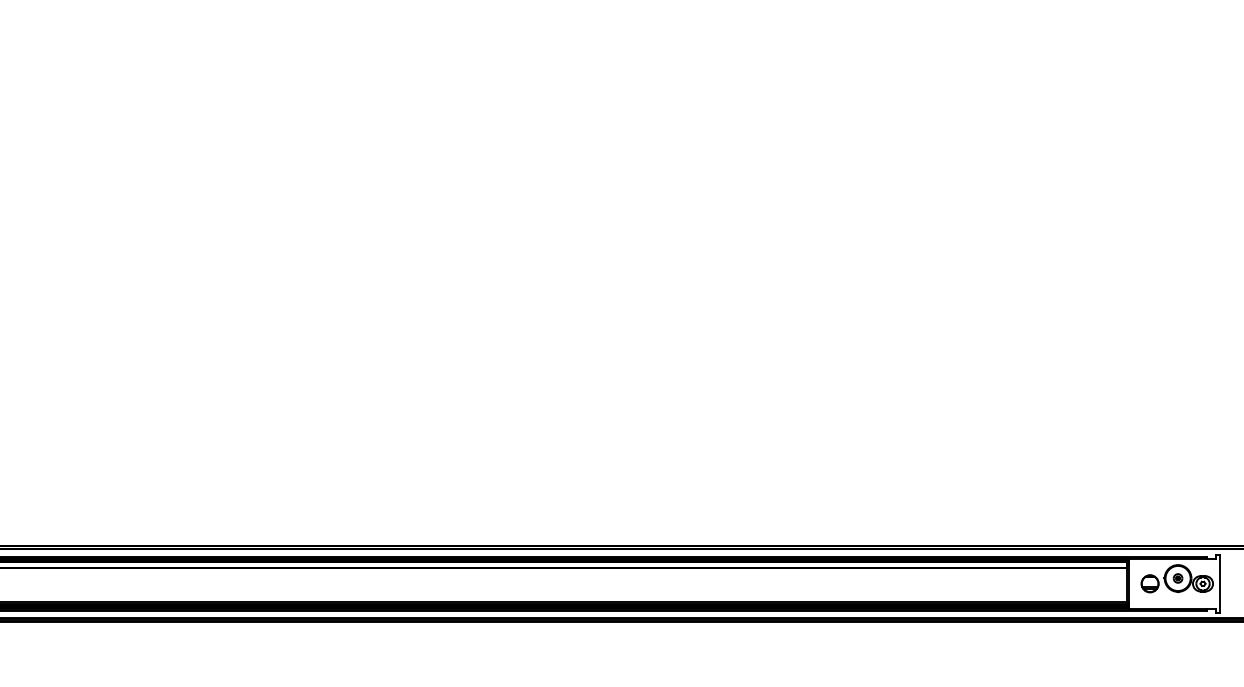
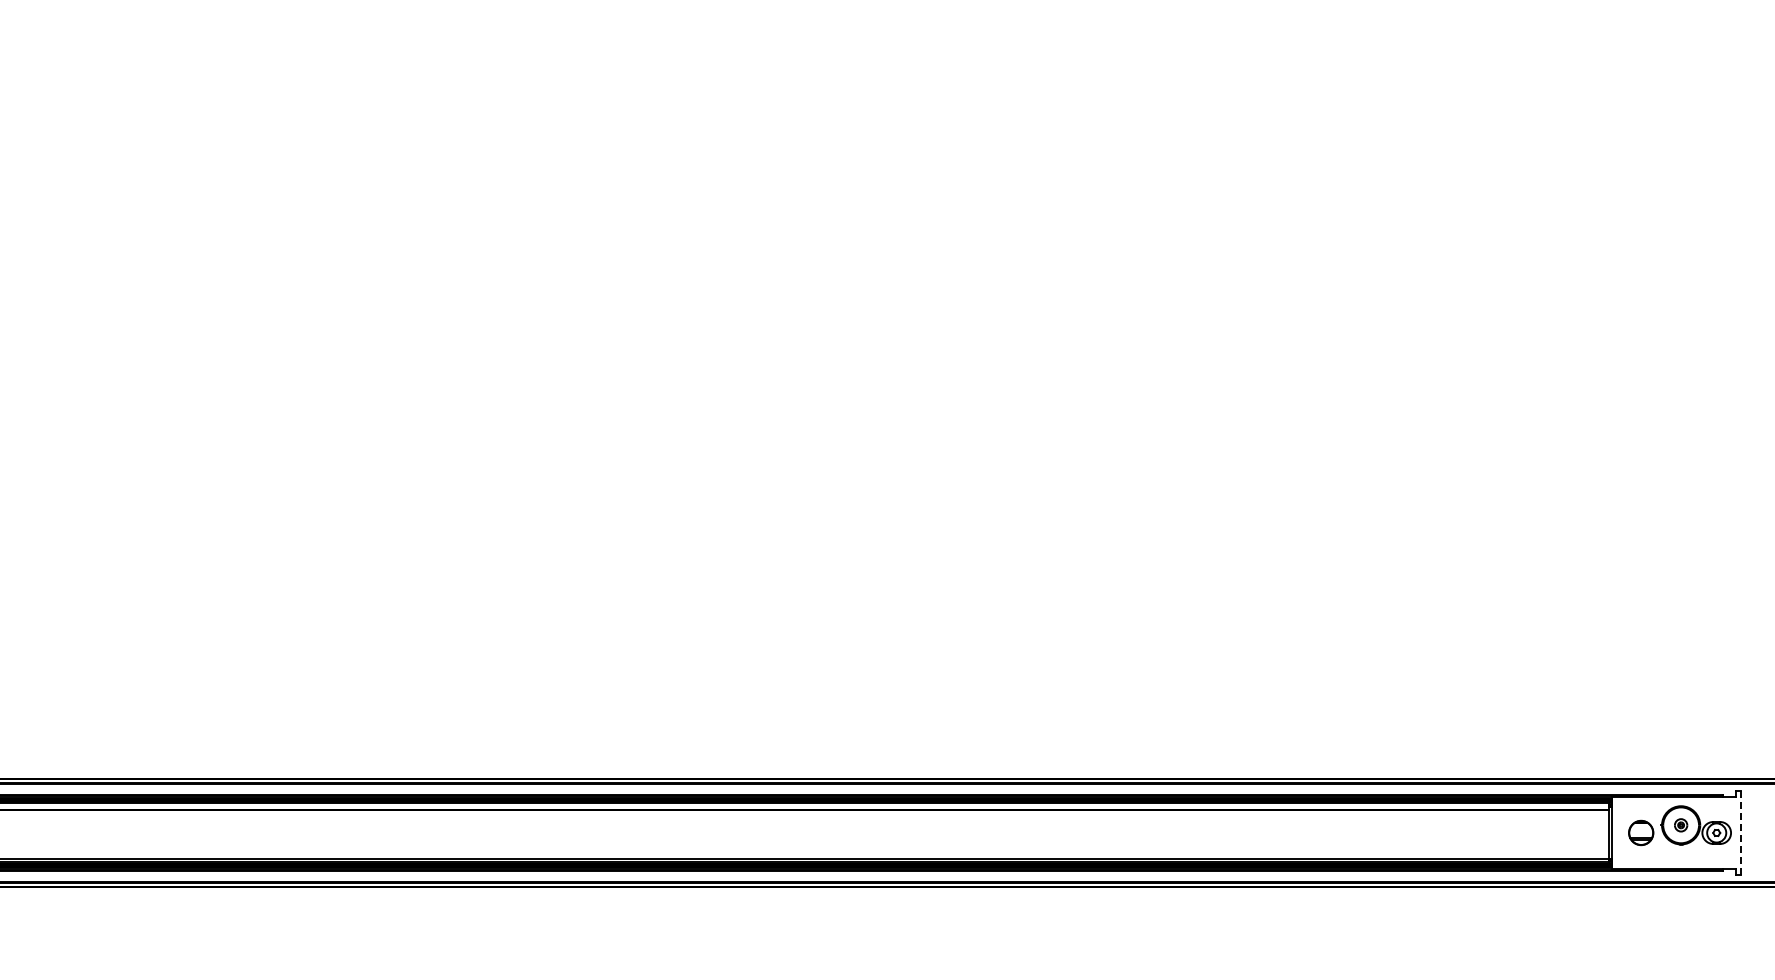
line: (1219, 583) -> (1740, 832), solid -> dashed

